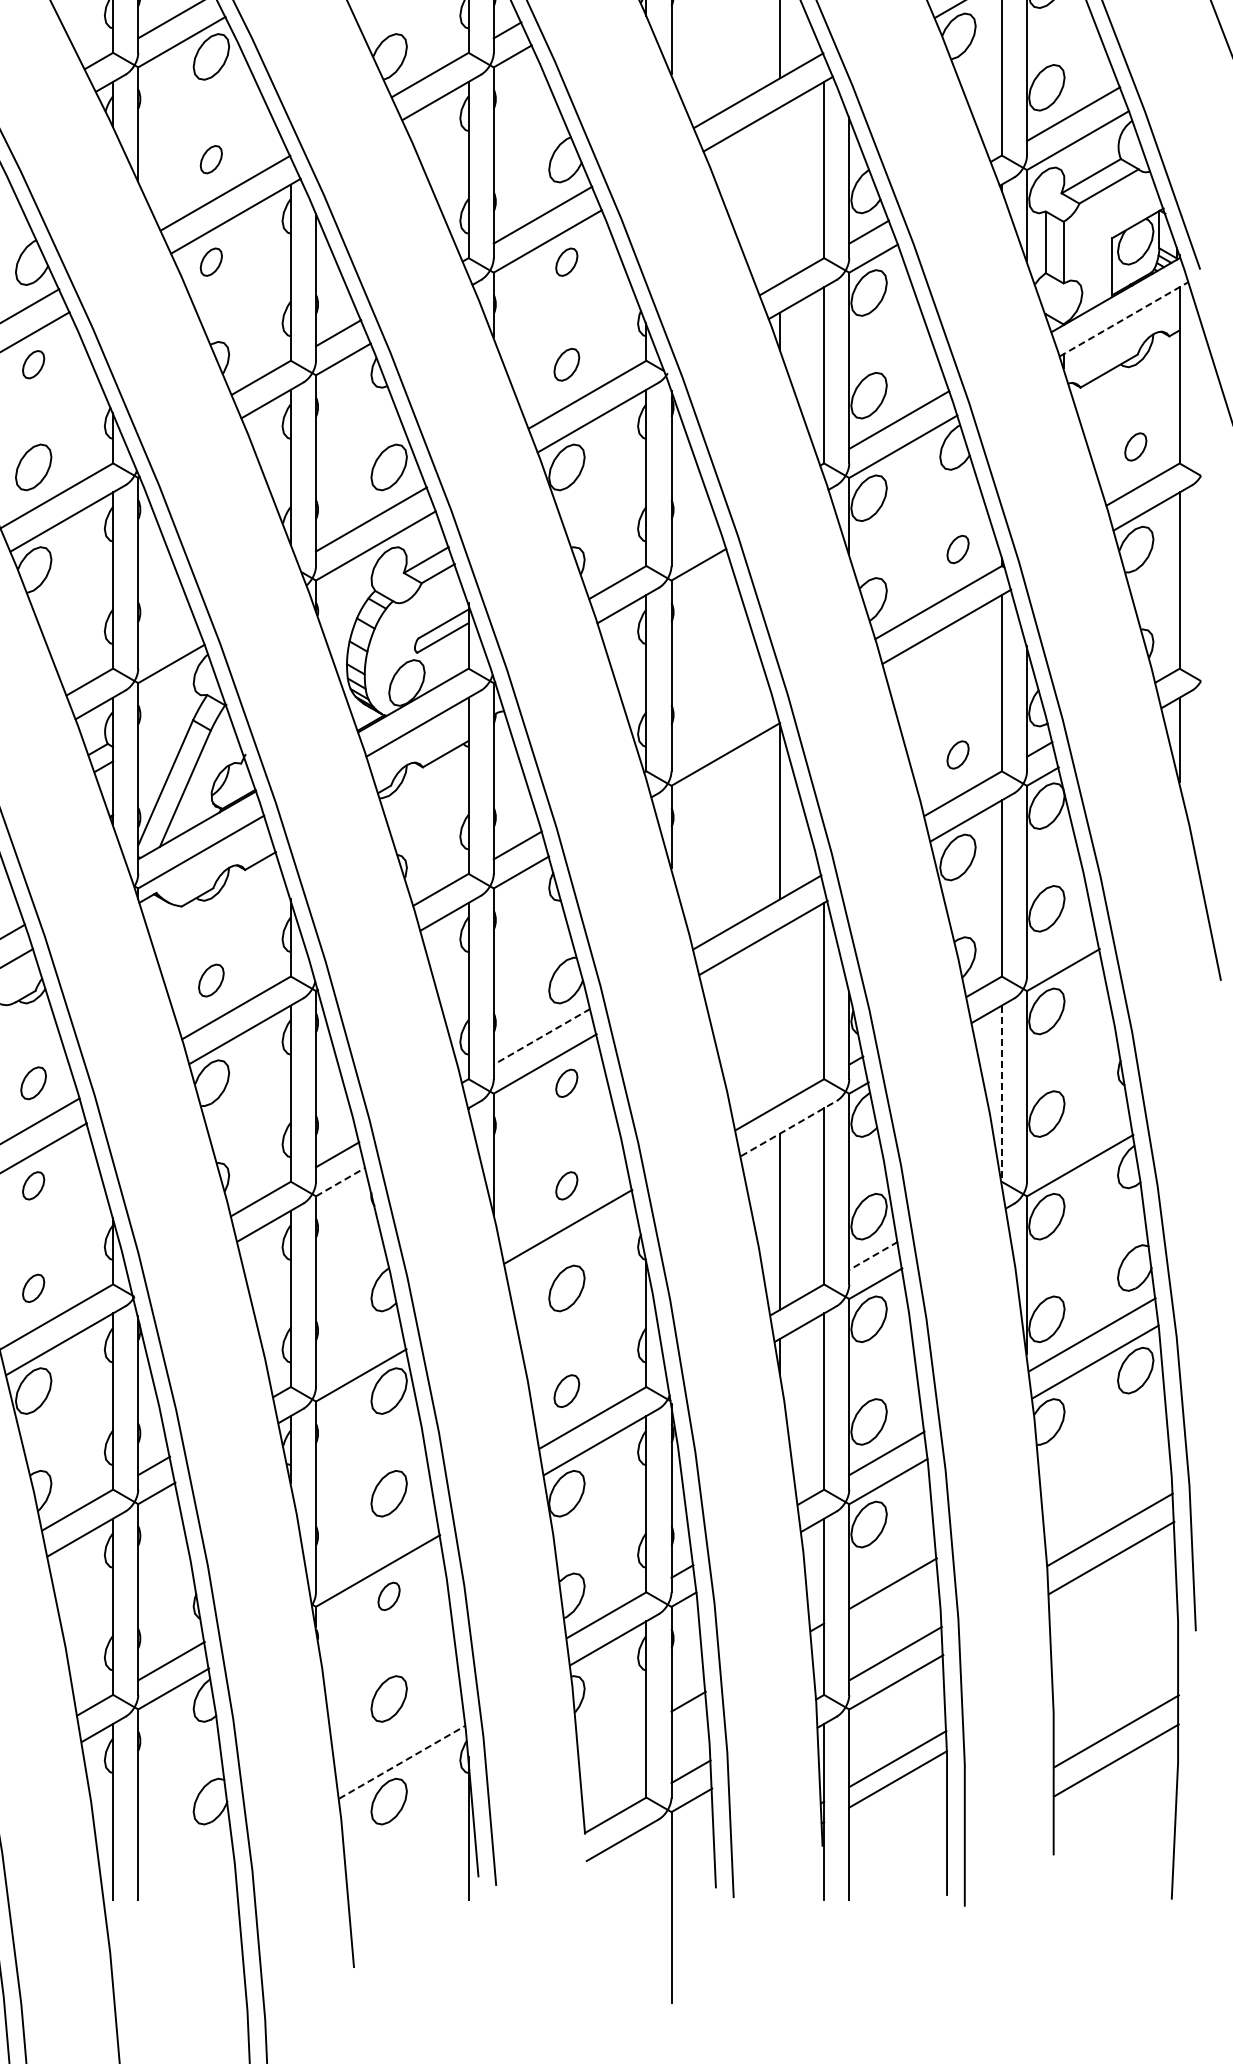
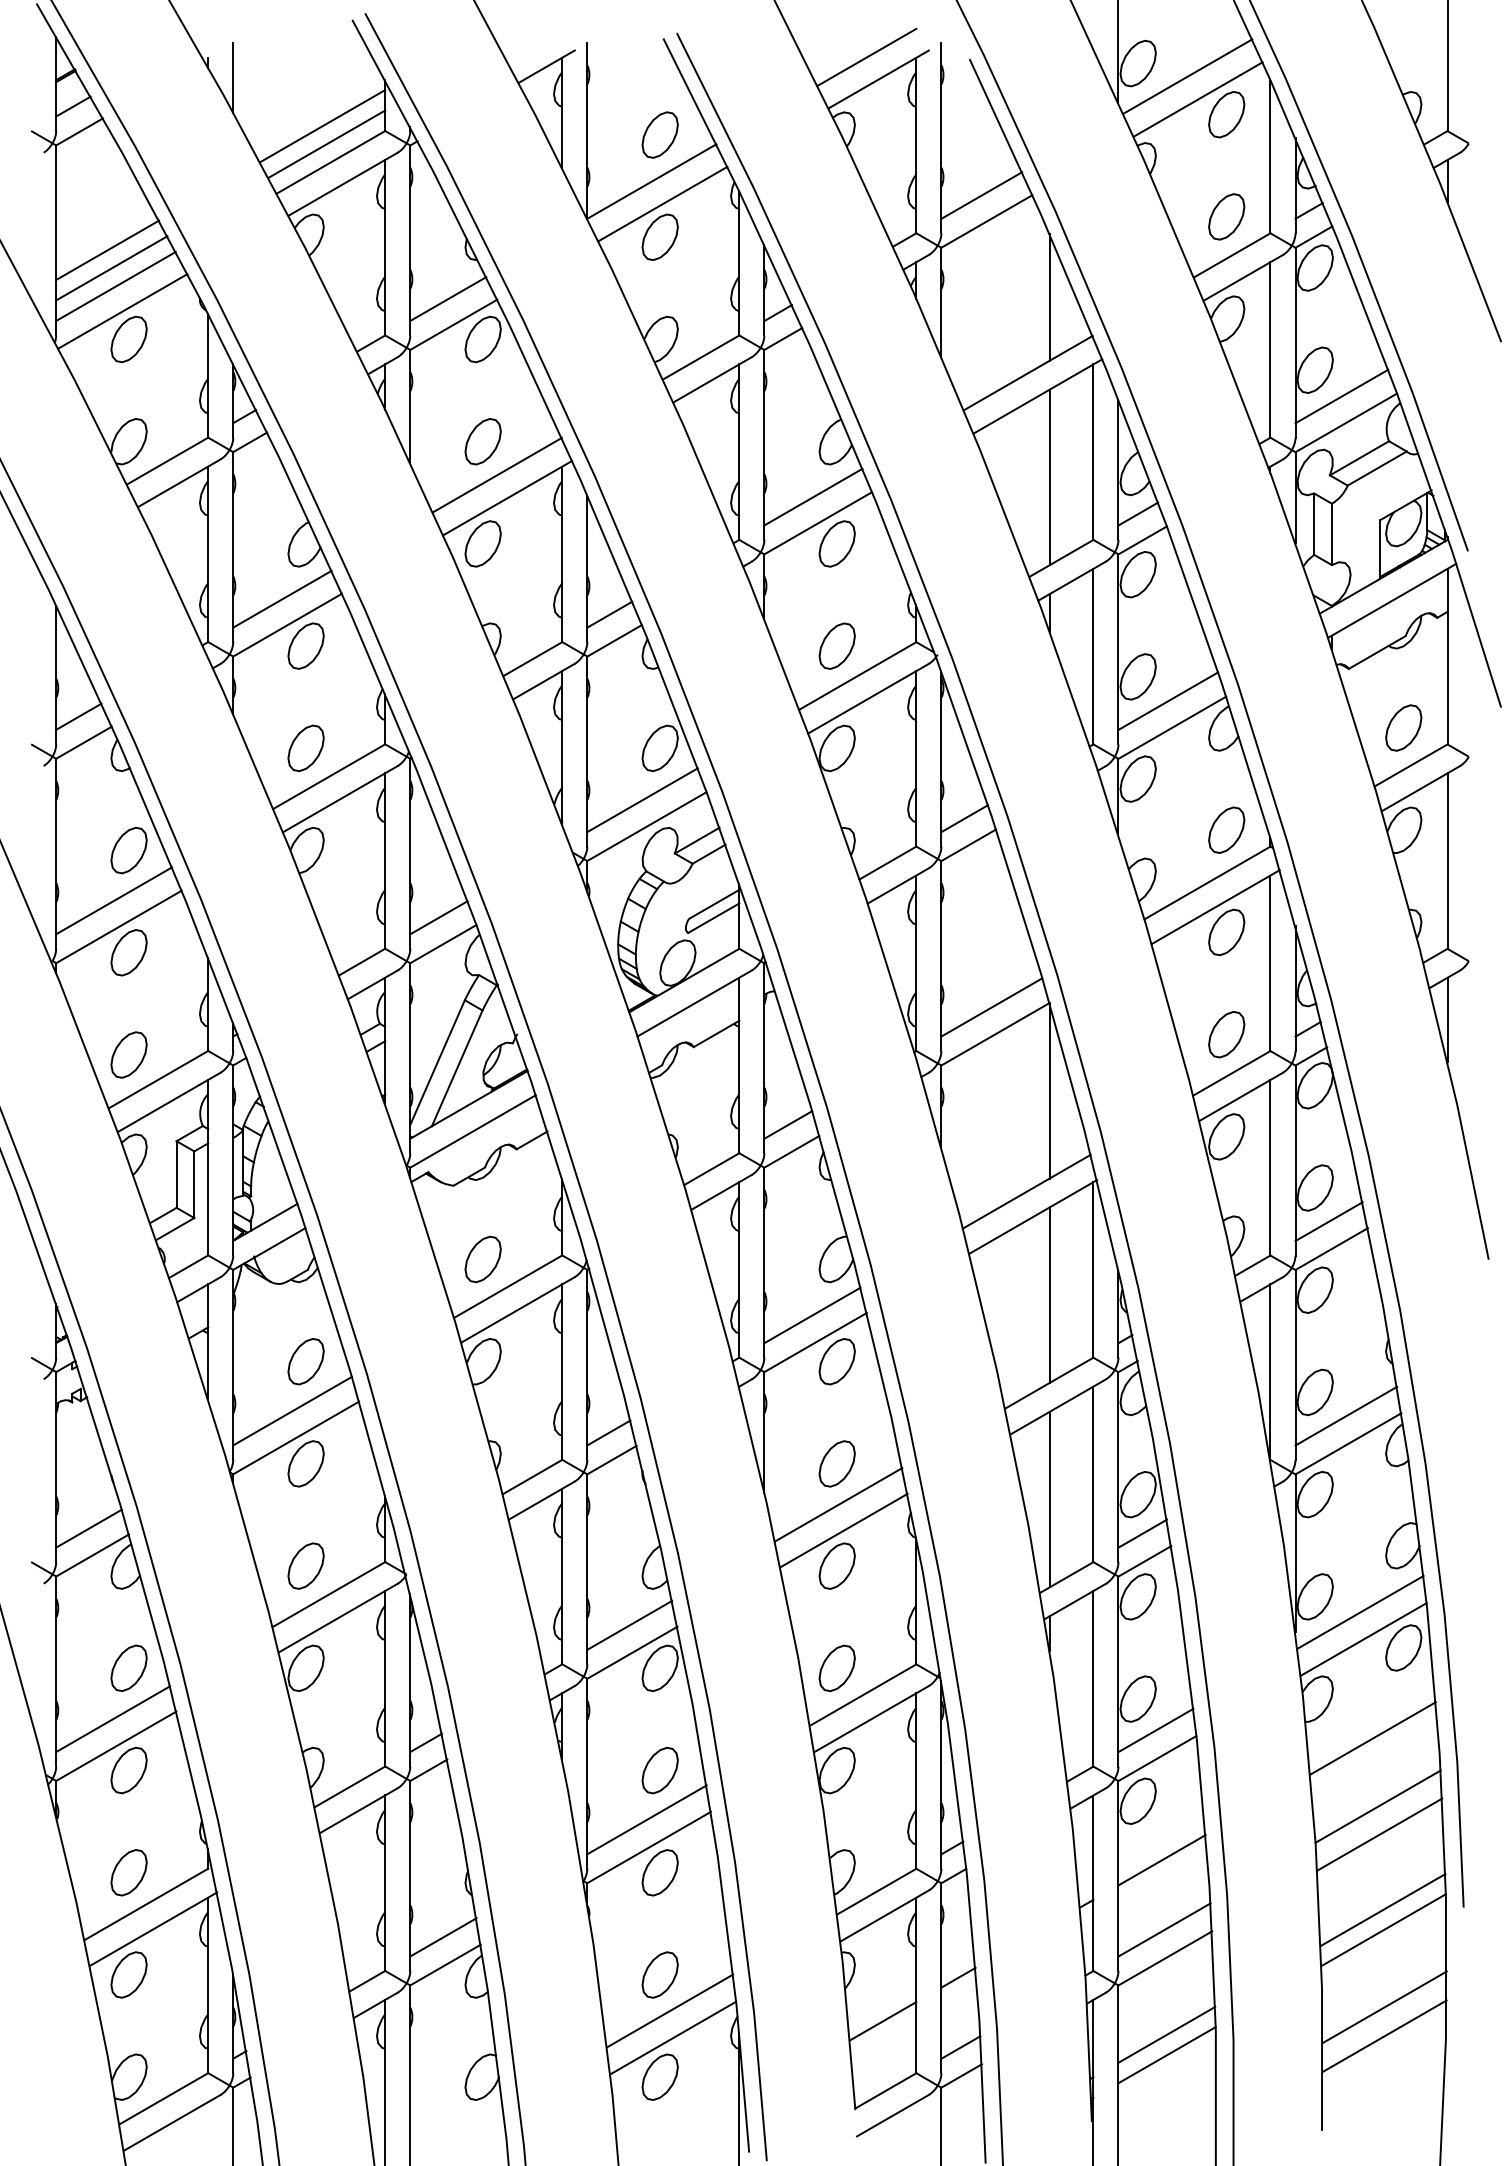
part: (210, 159) -> (482, 441), size x1.67
line: (780, 195) -> (1049, 477), added
part: (210, 261) -> (482, 543), size x1.67
part: (566, 261) -> (836, 543), size x1.67
line: (1124, 318) -> (1392, 600), dashed -> solid
part: (33, 364) -> (305, 645), size x1.67
part: (566, 364) -> (836, 645), size x1.43
part: (1135, 446) -> (1403, 727), size x1.67
line: (694, 537) -> (964, 818), added
part: (957, 548) -> (1226, 829), size x1.67
line: (166, 637) -> (438, 917), added
part: (957, 652) -> (1226, 932), added
line: (721, 727) -> (991, 1007), added
part: (957, 754) -> (1226, 1034), size x1.67
line: (1060, 942) -> (1328, 1221), added
part: (210, 980) -> (482, 1259), size x1.43
line: (780, 1015) -> (1049, 1294), added
line: (542, 1036) -> (812, 1315), dashed -> solid
part: (33, 1083) -> (305, 1361), size x1.43
part: (566, 1083) -> (836, 1361), size x1.67
line: (1001, 1094) -> (1270, 1372), dashed -> solid
line: (789, 1128) -> (1058, 1406), dashed -> solid
line: (1078, 1137) -> (1346, 1415), added
line: (341, 1182) -> (612, 1460), dashed -> solid
part: (33, 1185) -> (305, 1463), size x1.67
part: (566, 1185) -> (836, 1463), size x1.67
line: (573, 1252) -> (843, 1530), added
line: (873, 1255) -> (1142, 1533), dashed -> solid
part: (33, 1287) -> (305, 1565), size x1.67
line: (358, 1347) -> (629, 1624), added
part: (566, 1391) -> (836, 1668), size x1.43
line: (1104, 1461) -> (1372, 1738), added
line: (375, 1542) -> (646, 1819), added
part: (388, 1596) -> (659, 1872), size x1.67
line: (1114, 1634) -> (1382, 1910), added
line: (1115, 1654) -> (1383, 1930), added
line: (399, 1734) -> (670, 2010), added
line: (613, 1745) -> (883, 2021), added
line: (402, 1762) -> (673, 2038), dashed -> solid

